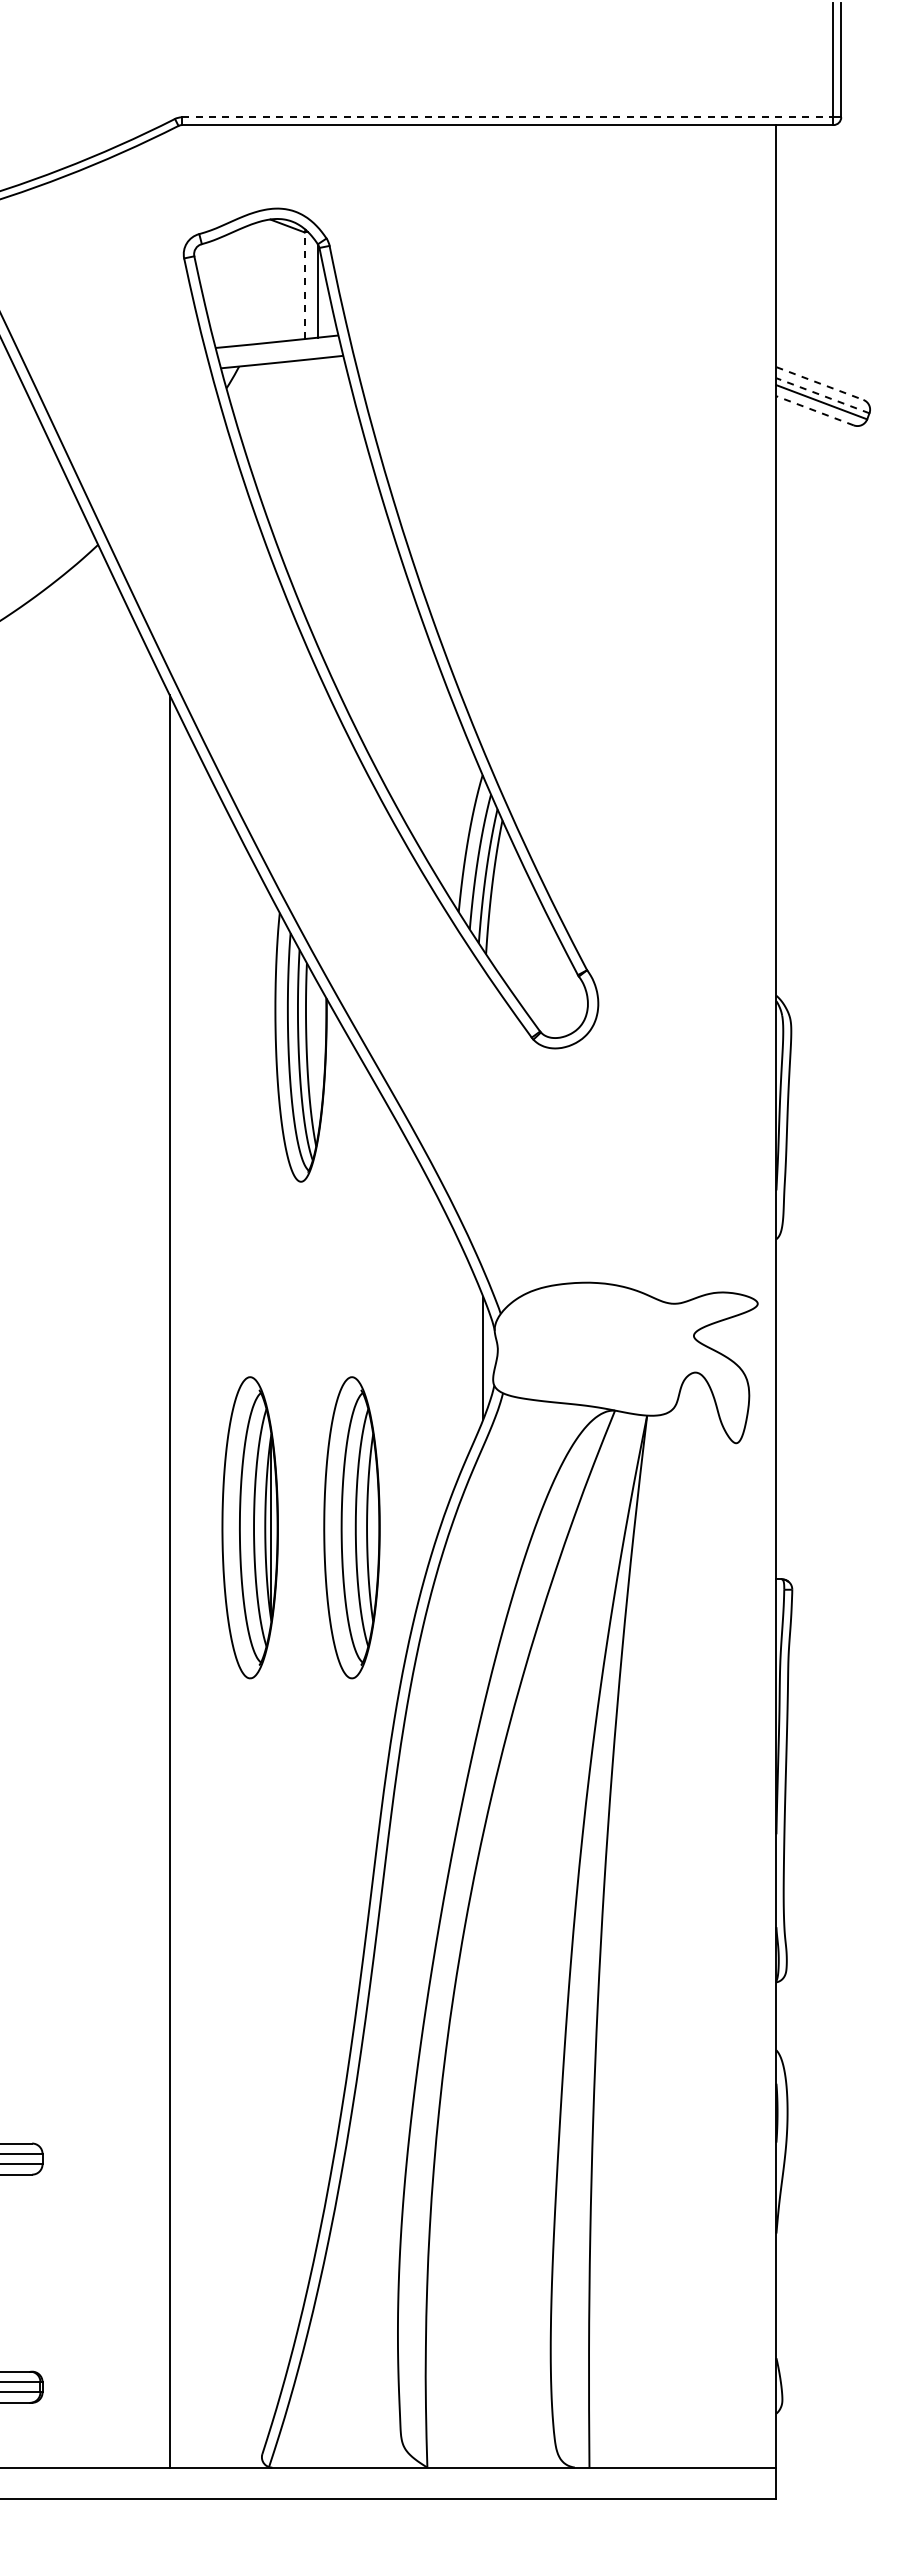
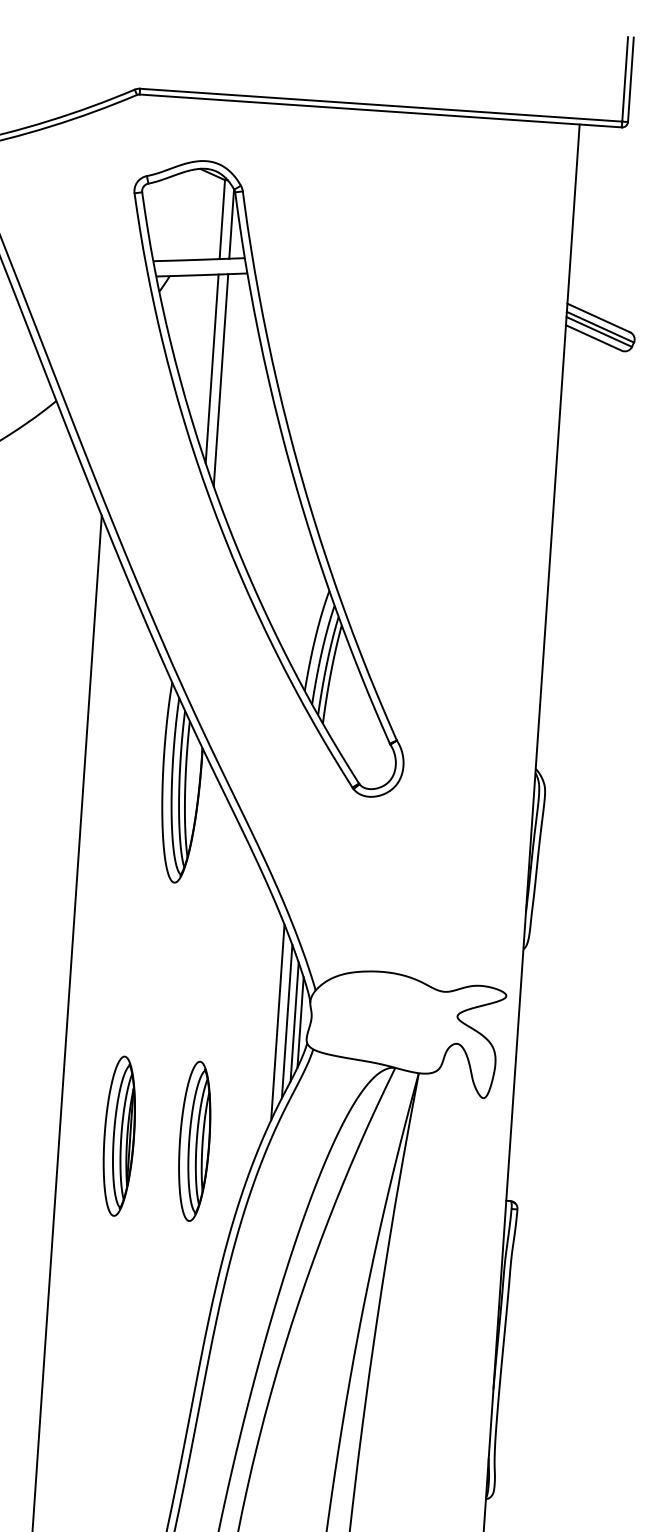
line: (507, 117) -> (380, 105), dashed -> solid
line: (304, 285) -> (222, 219), dashed -> solid
line: (820, 383) -> (599, 318), dashed -> solid
line: (822, 395) -> (600, 326), dashed -> solid
line: (814, 410) -> (593, 337), dashed -> solid
line: (304, 486) -> (212, 368), added
line: (317, 501) -> (220, 379), added
line: (465, 1357) -> (287, 1021), added
line: (475, 1357) -> (294, 1021), added
line: (452, 1360) -> (277, 1022), added
part: (249, 1527) -> (118, 1135), size x0.71
part: (351, 1527) -> (194, 1141), size x0.71

